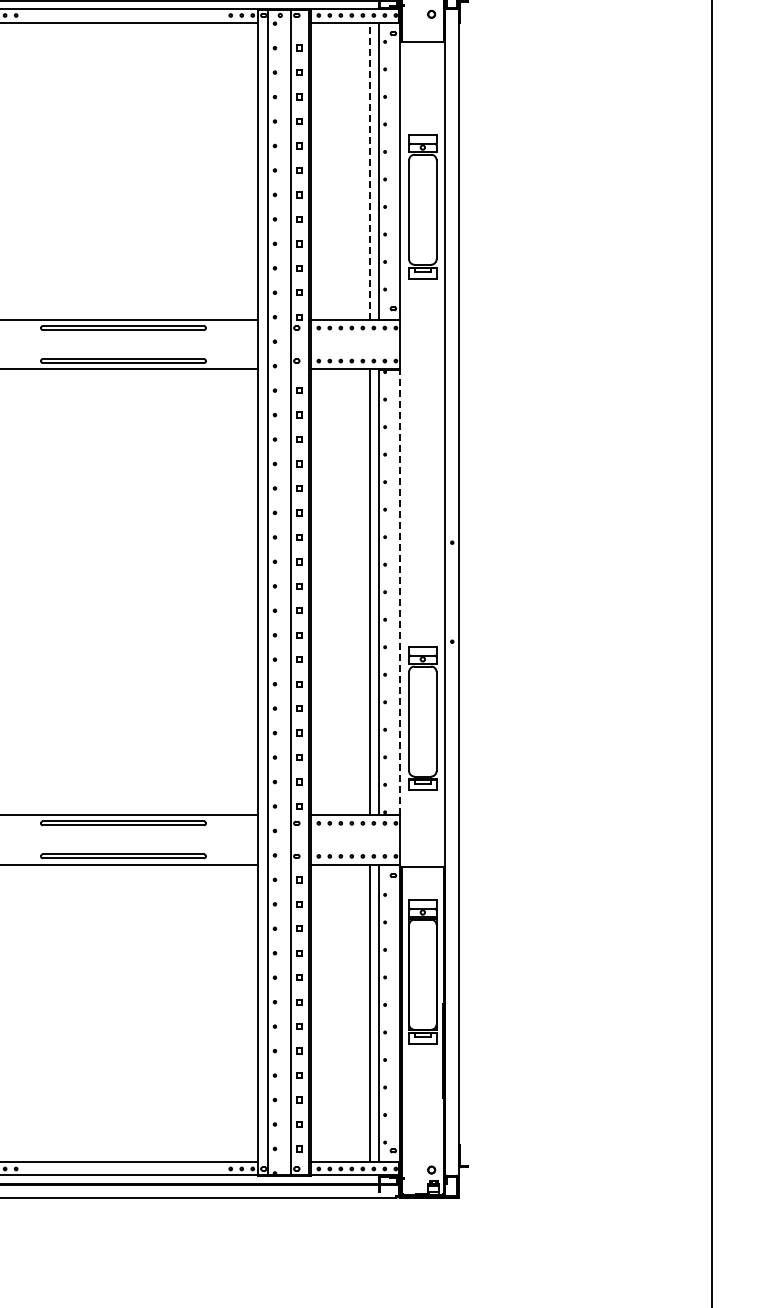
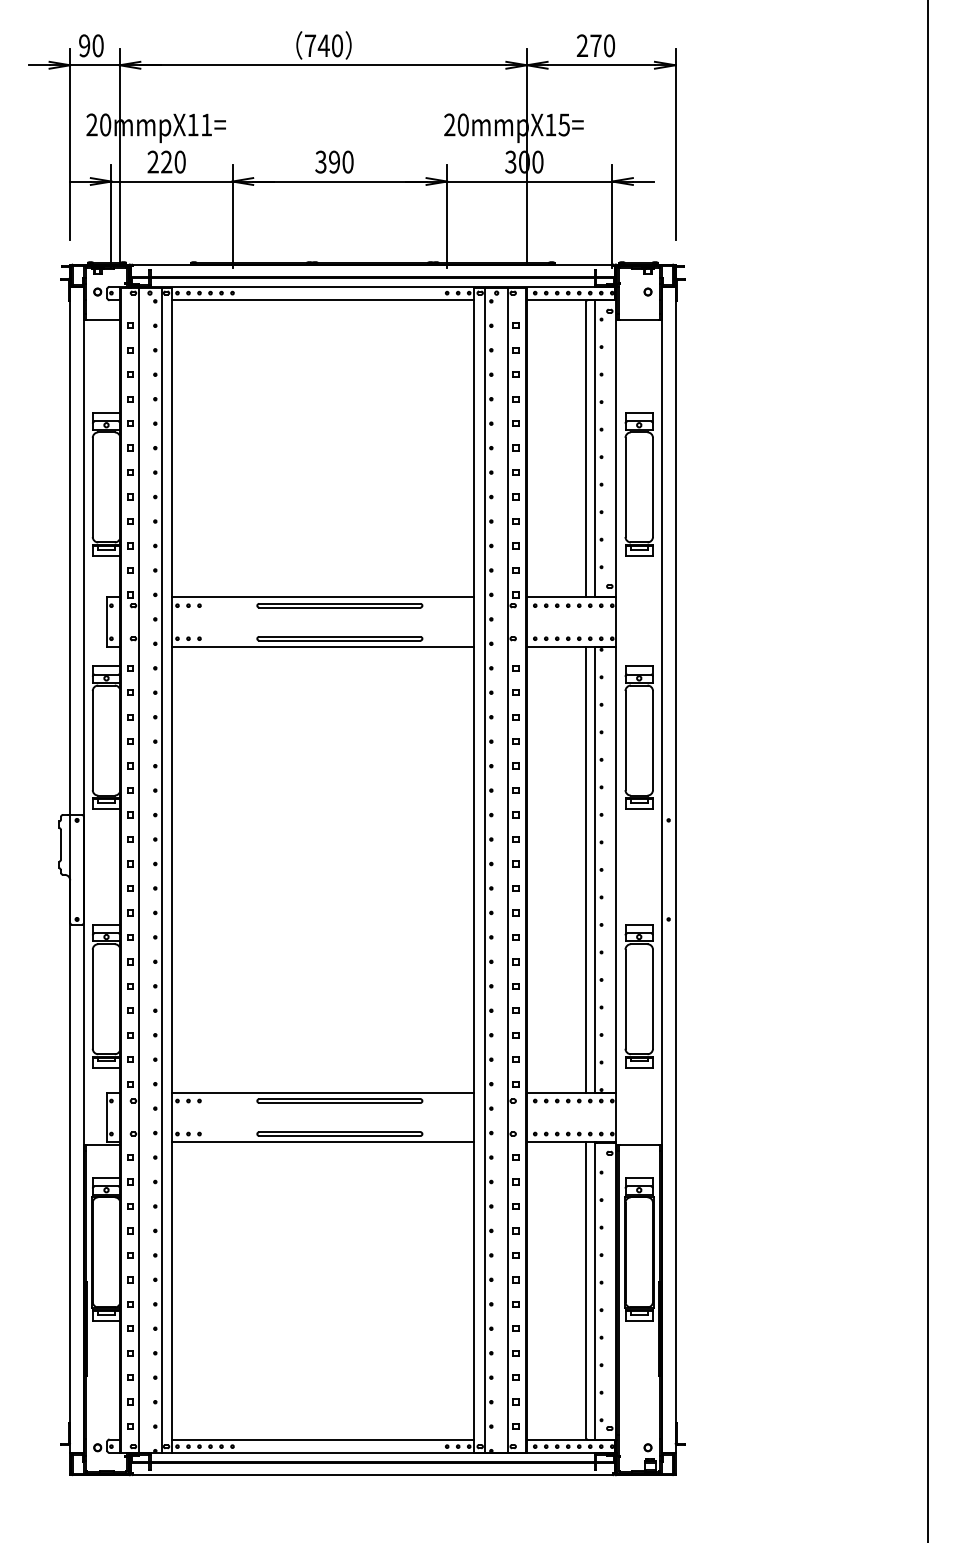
line: (370, 170) -> (586, 448), dashed -> solid
part: (422, 459) -> (638, 737), added
line: (400, 591) -> (616, 869), dashed -> solid

